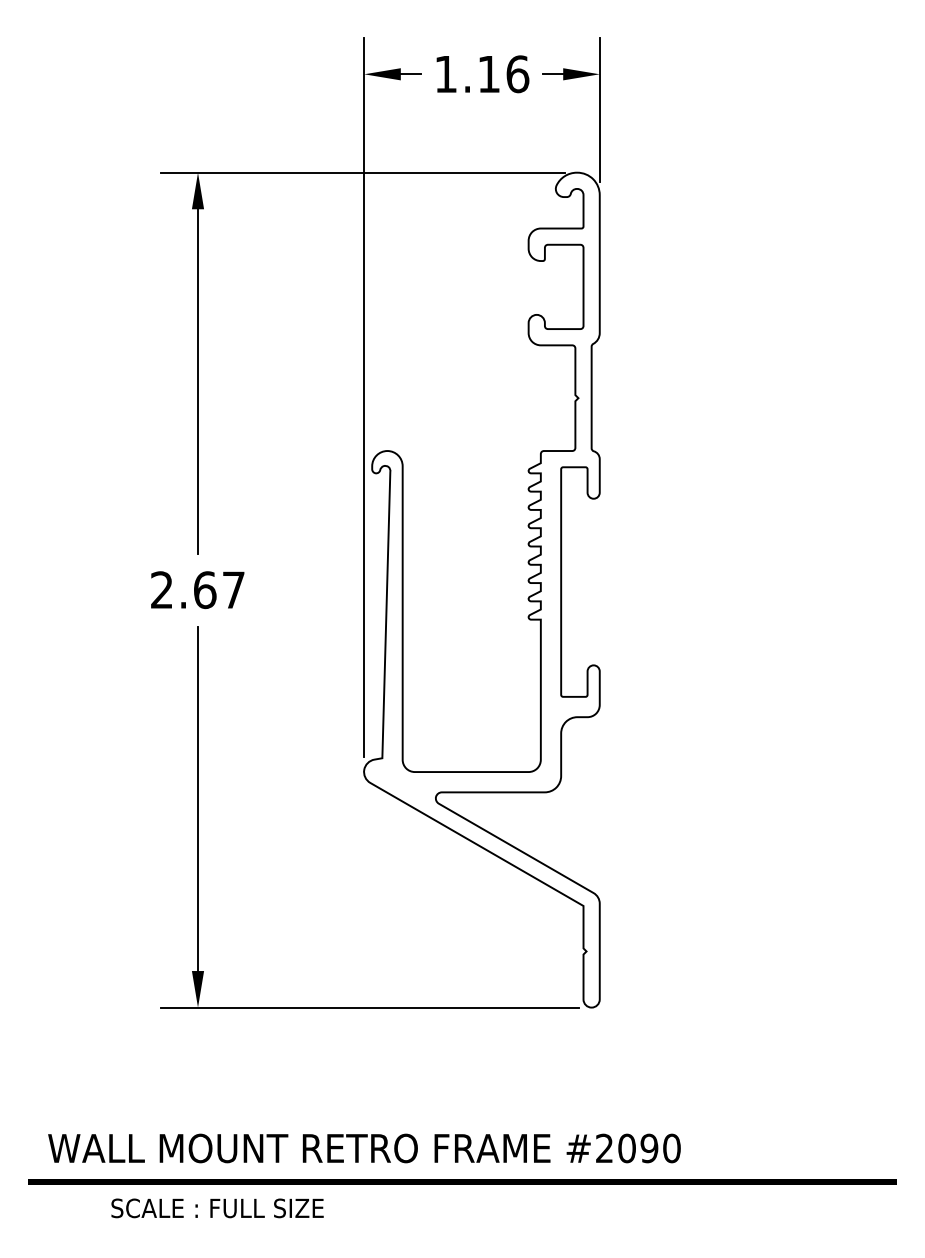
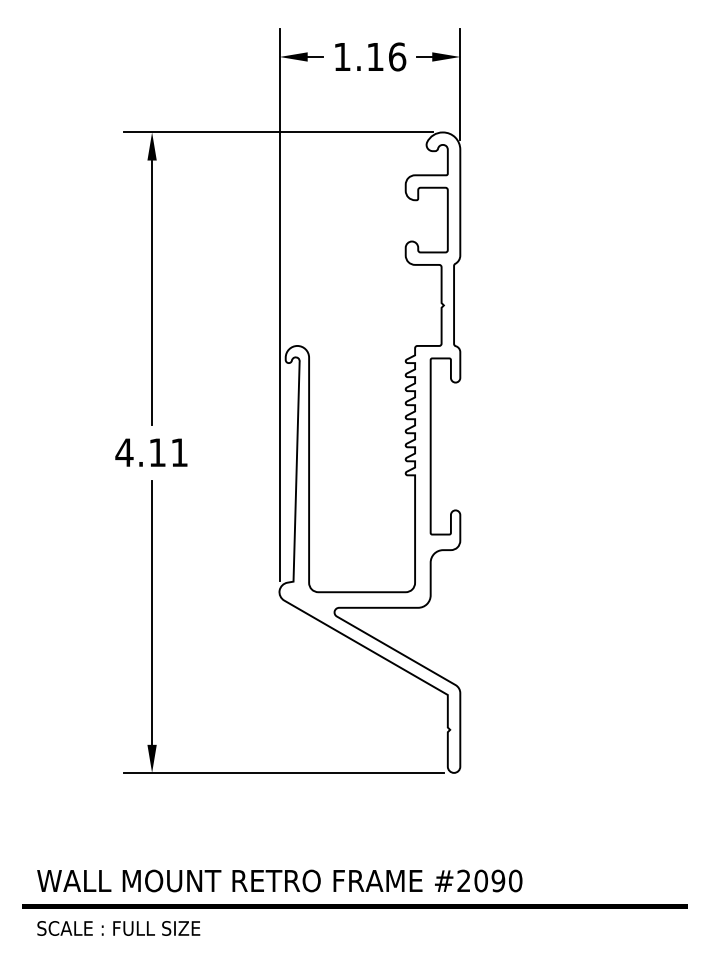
text: (197, 590) -> (151, 452), 2.67 -> 4.11
text: (217, 1208) -> (118, 928), moved

